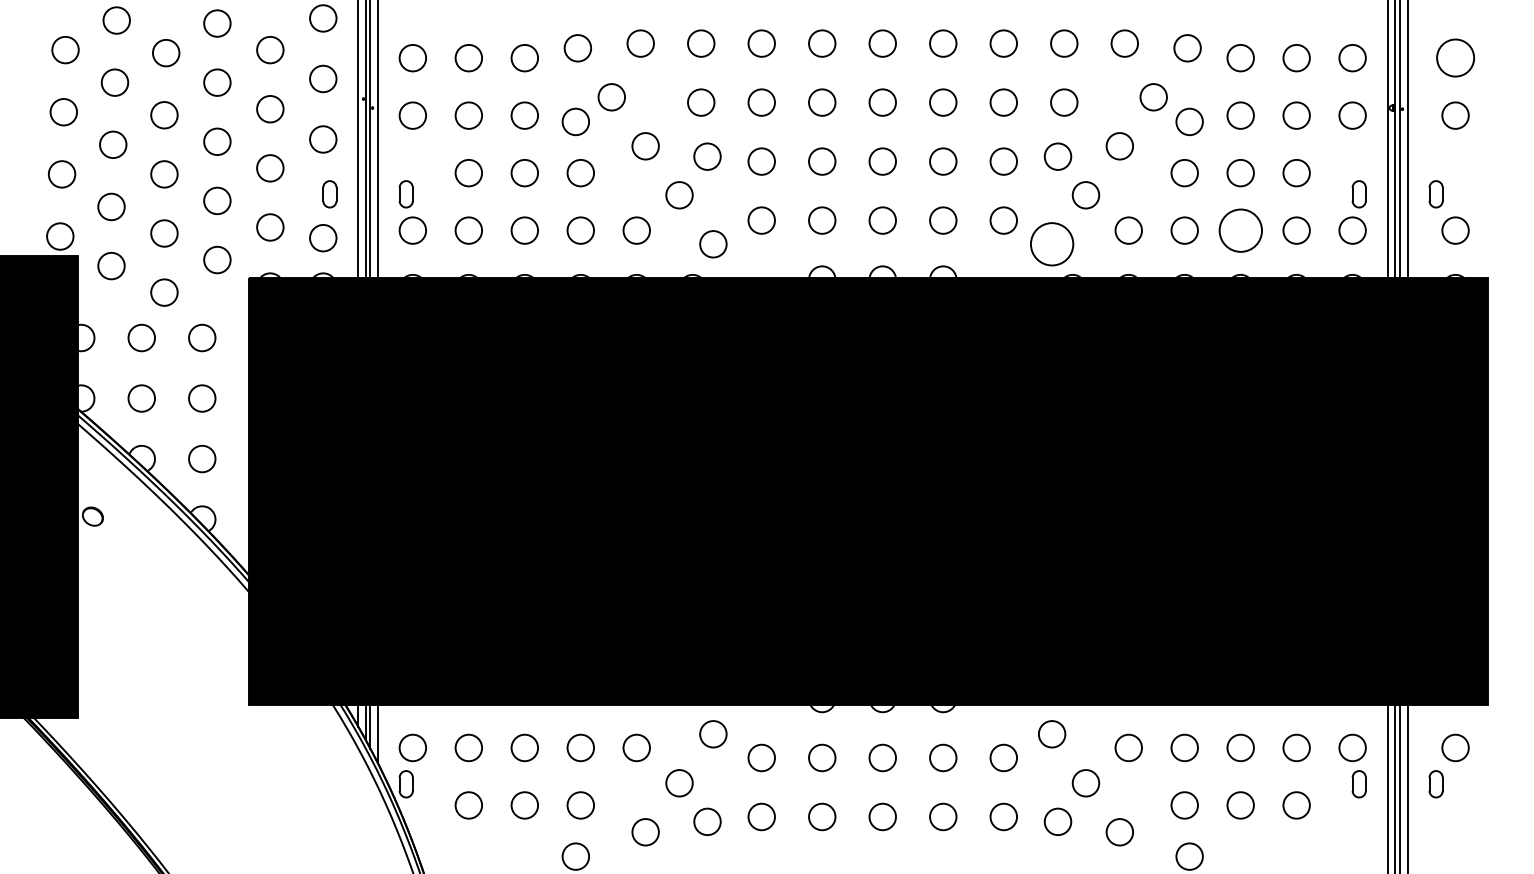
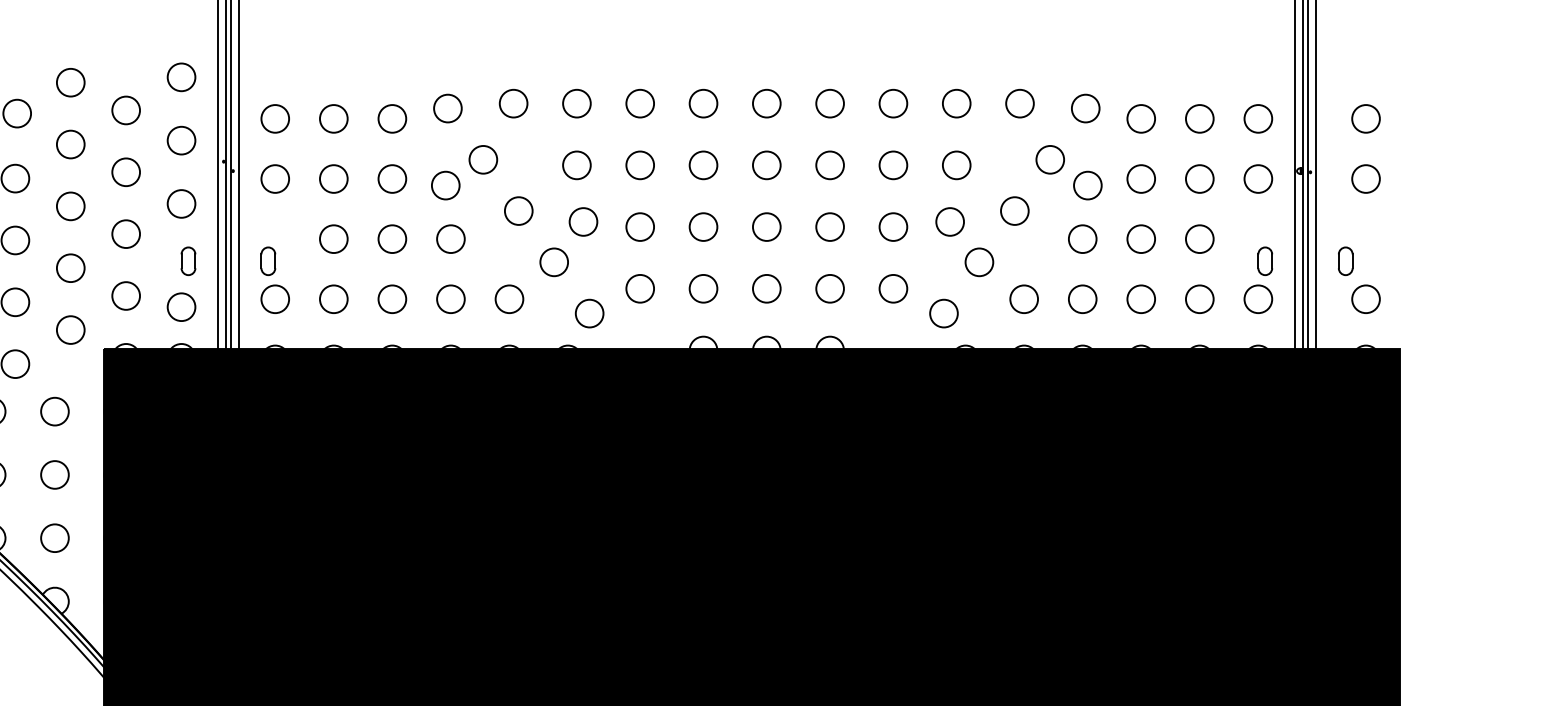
circle: (1455, 58) -> (1365, 119), size x0.71
circle: (1240, 230) -> (1141, 299), size x0.62
circle: (1051, 244) -> (943, 313), size x0.62

